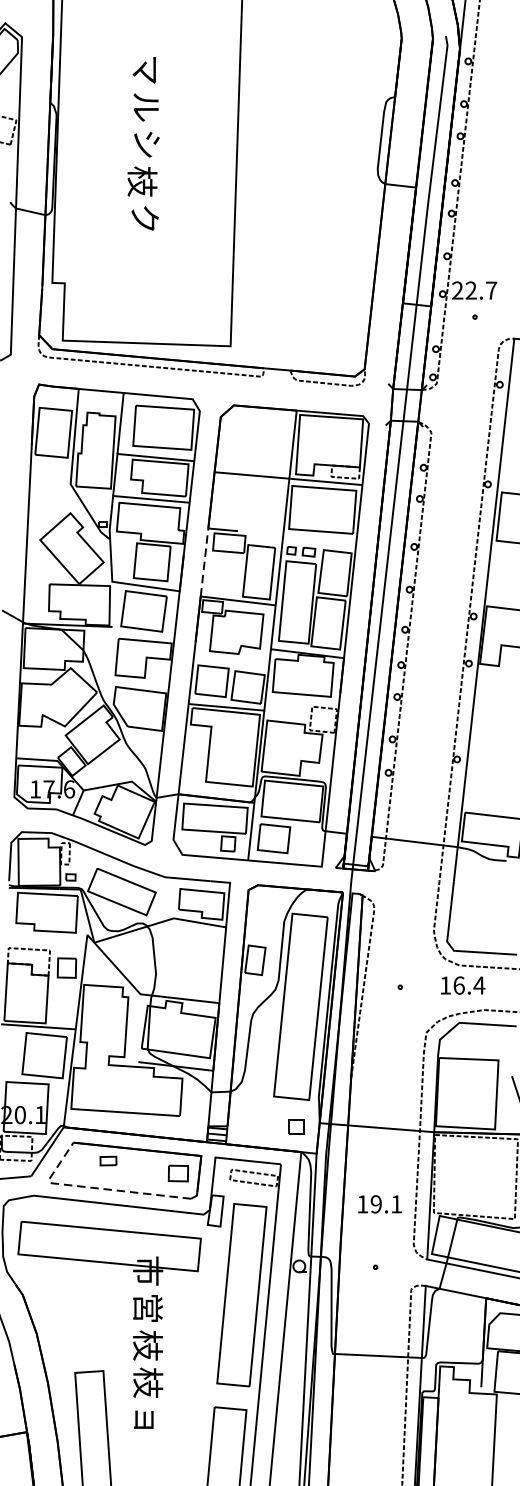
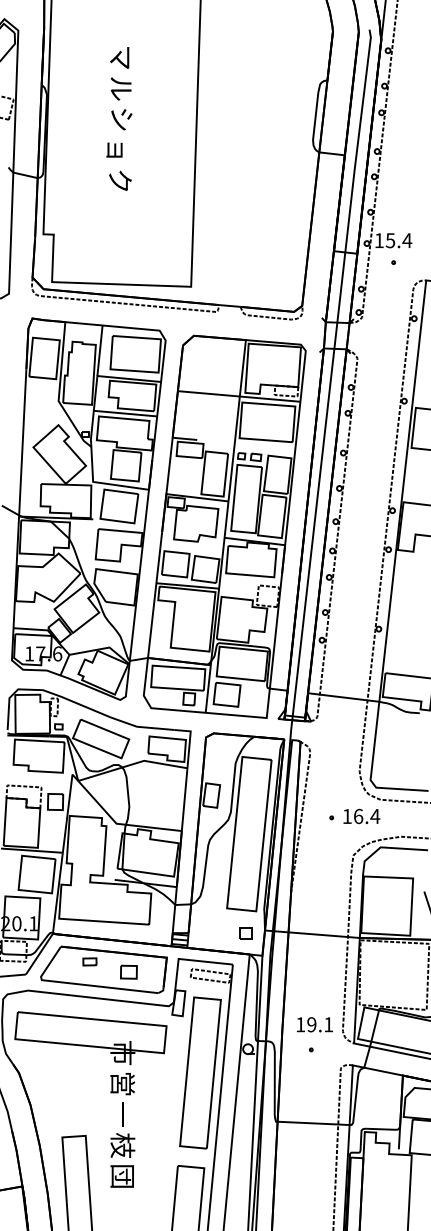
text: (141, 180) -> (117, 149), 枝 -> ョ
text: (474, 290) -> (393, 240), 22.7 -> 15.4
line: (204, 561) -> (169, 465), dashed -> solid
text: (462, 985) -> (361, 816), moved
part: (177, 1172) -> (128, 971), moved
line: (94, 1188) -> (78, 984), dashed -> solid
text: (379, 1204) -> (314, 1024), moved
text: (147, 1345) -> (122, 1114), 枝 -> 一
text: (146, 1420) -> (121, 1176), ョ -> 団

